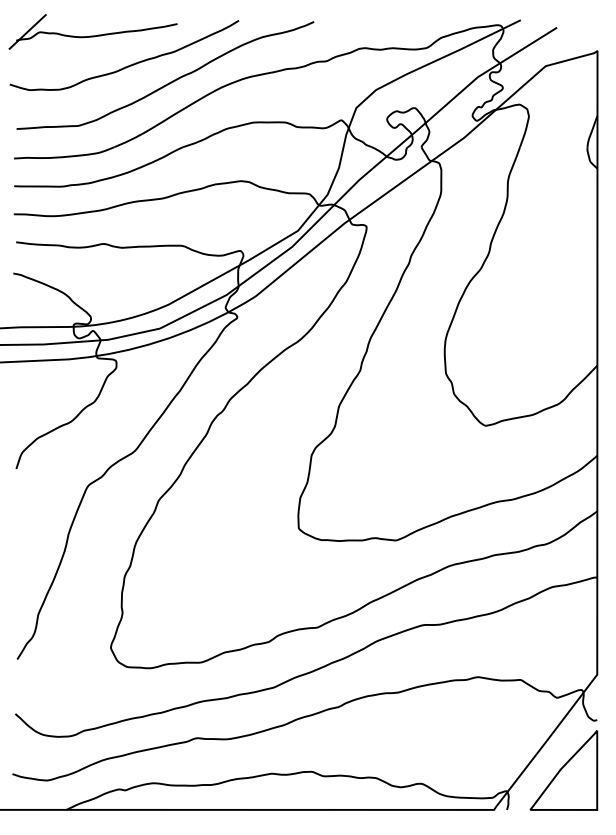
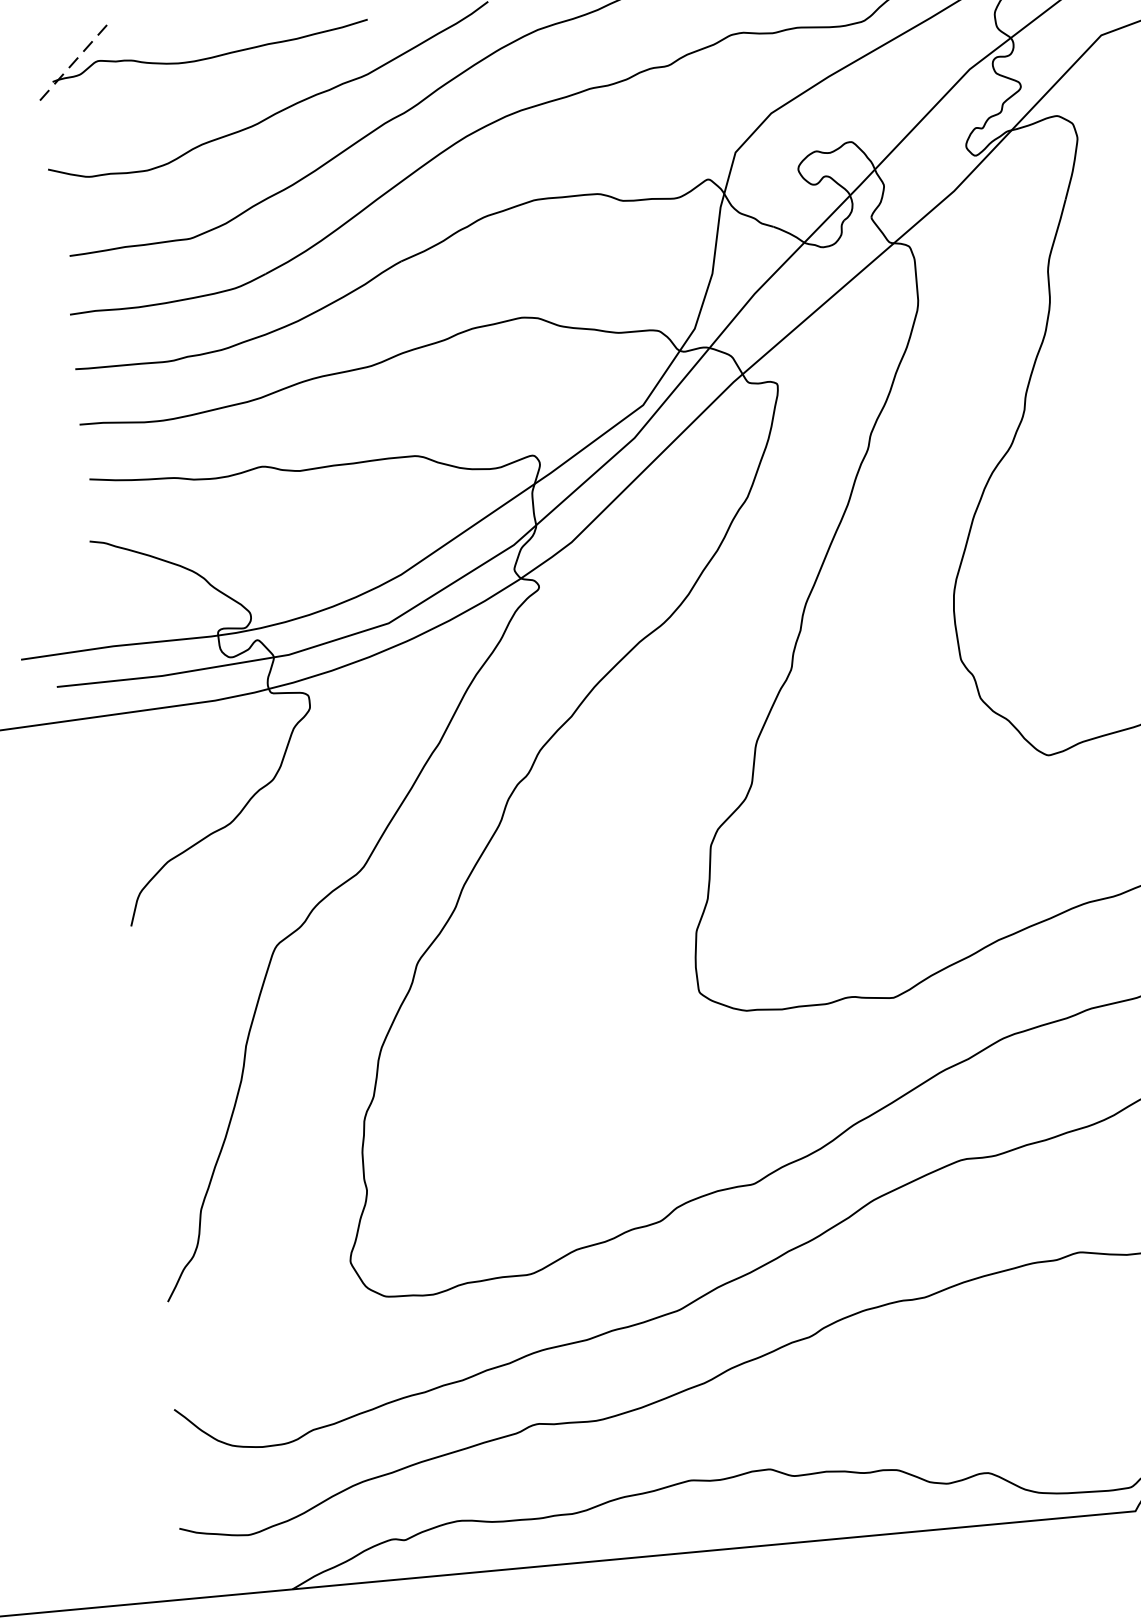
line: (27, 31) -> (73, 61), solid -> dashed

